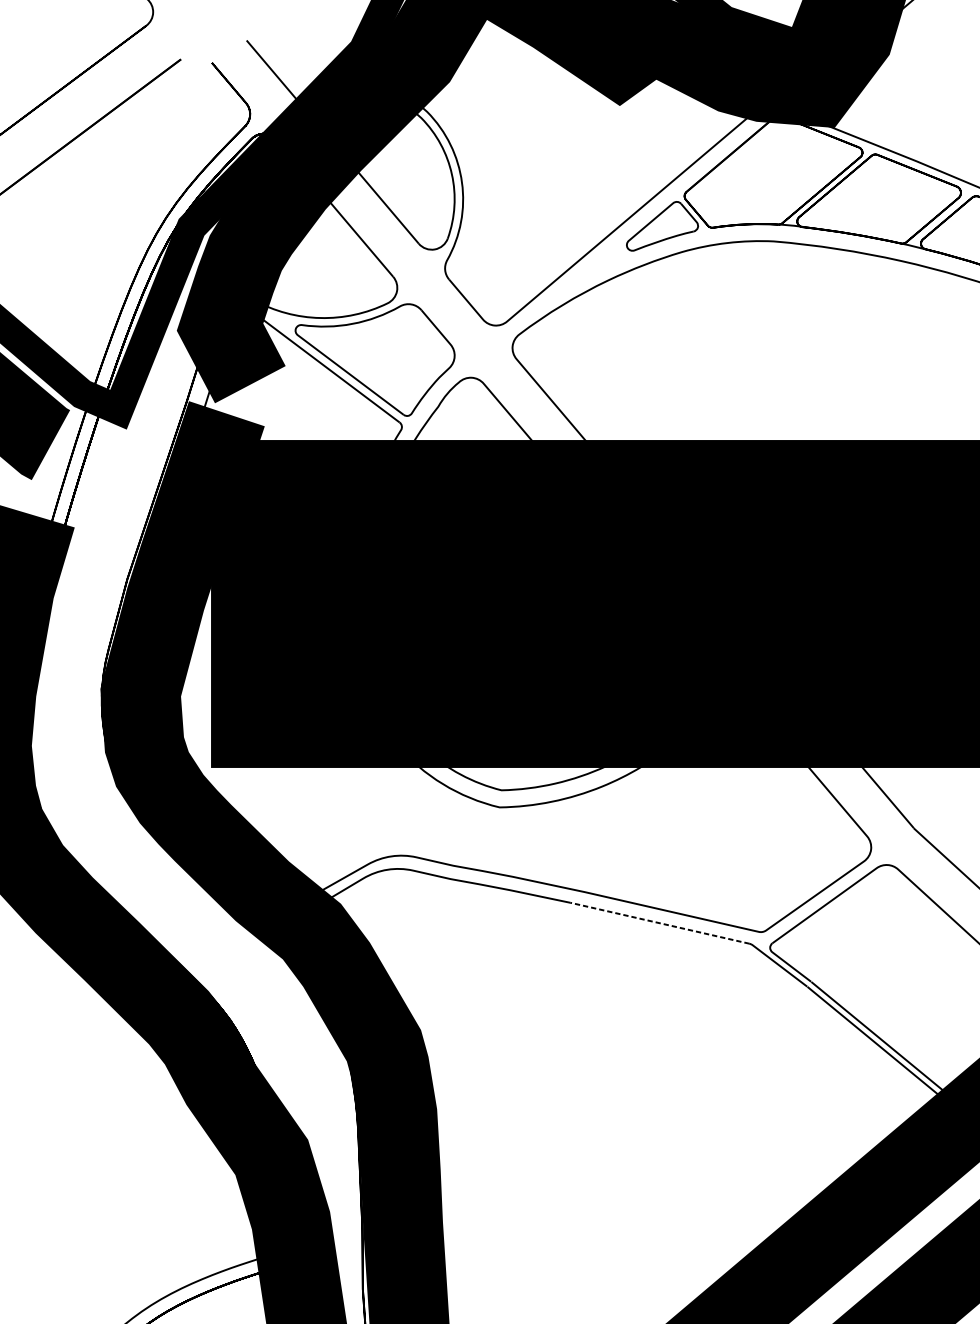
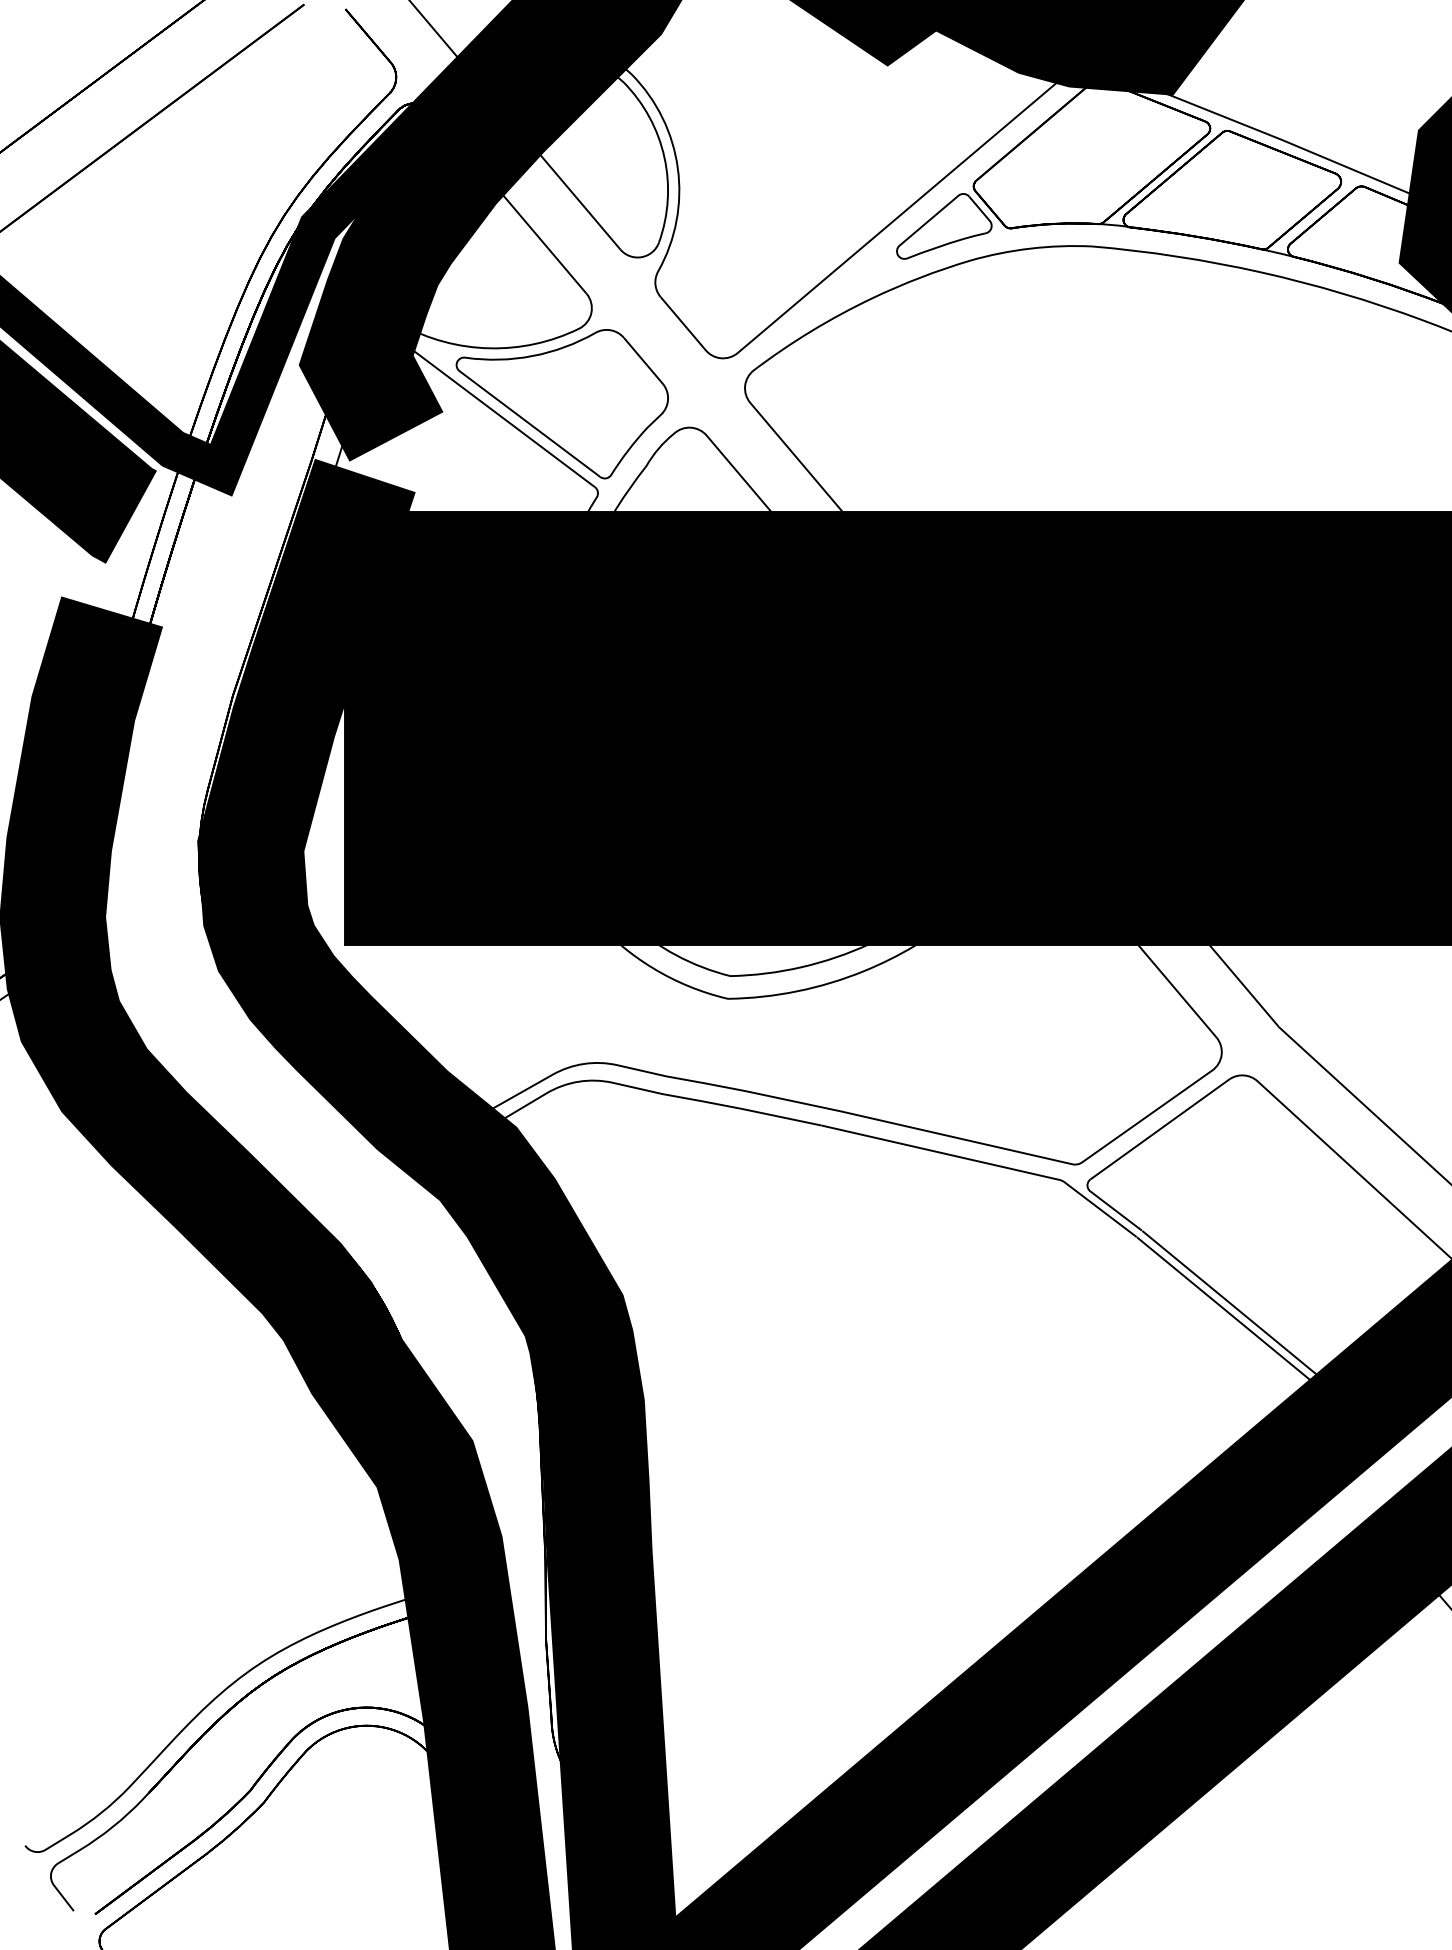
line: (659, 923) -> (940, 1152), dashed -> solid

